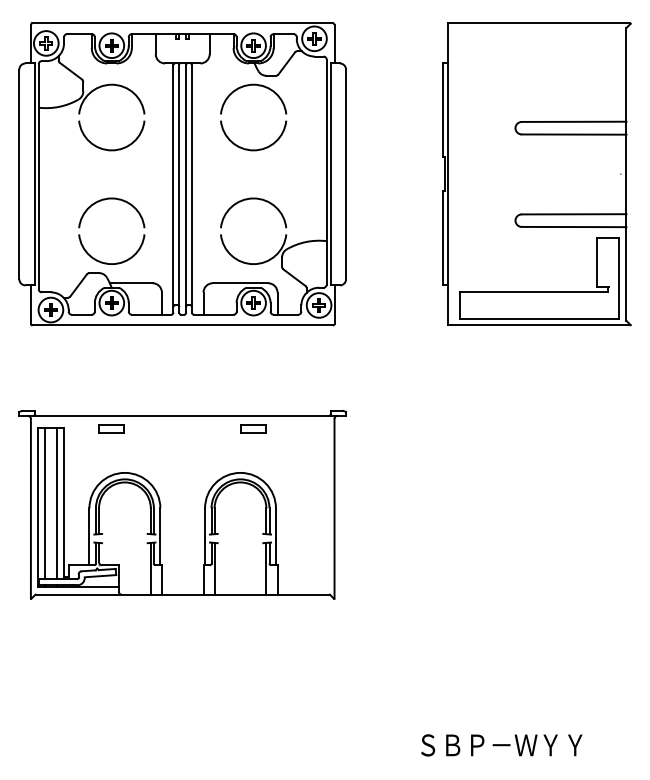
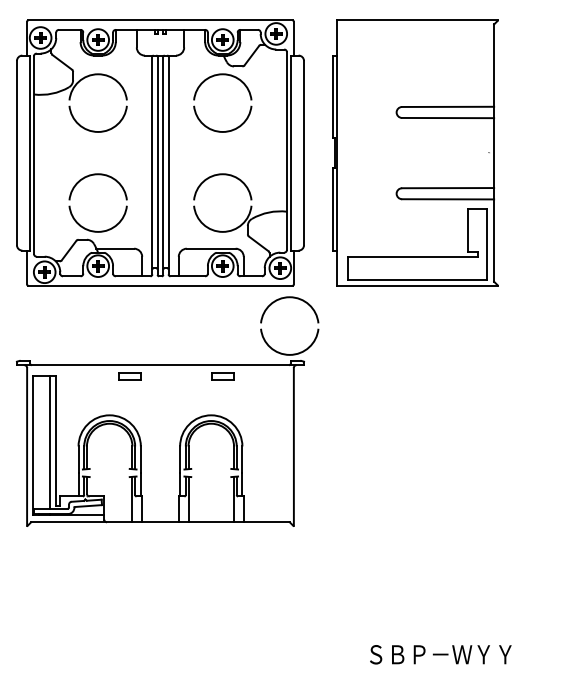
part: (536, 174) -> (415, 153), moved
part: (323, 340) -> (284, 299), added
part: (111, 428) -> (129, 376), moved
line: (44, 503) -> (39, 442), removed

